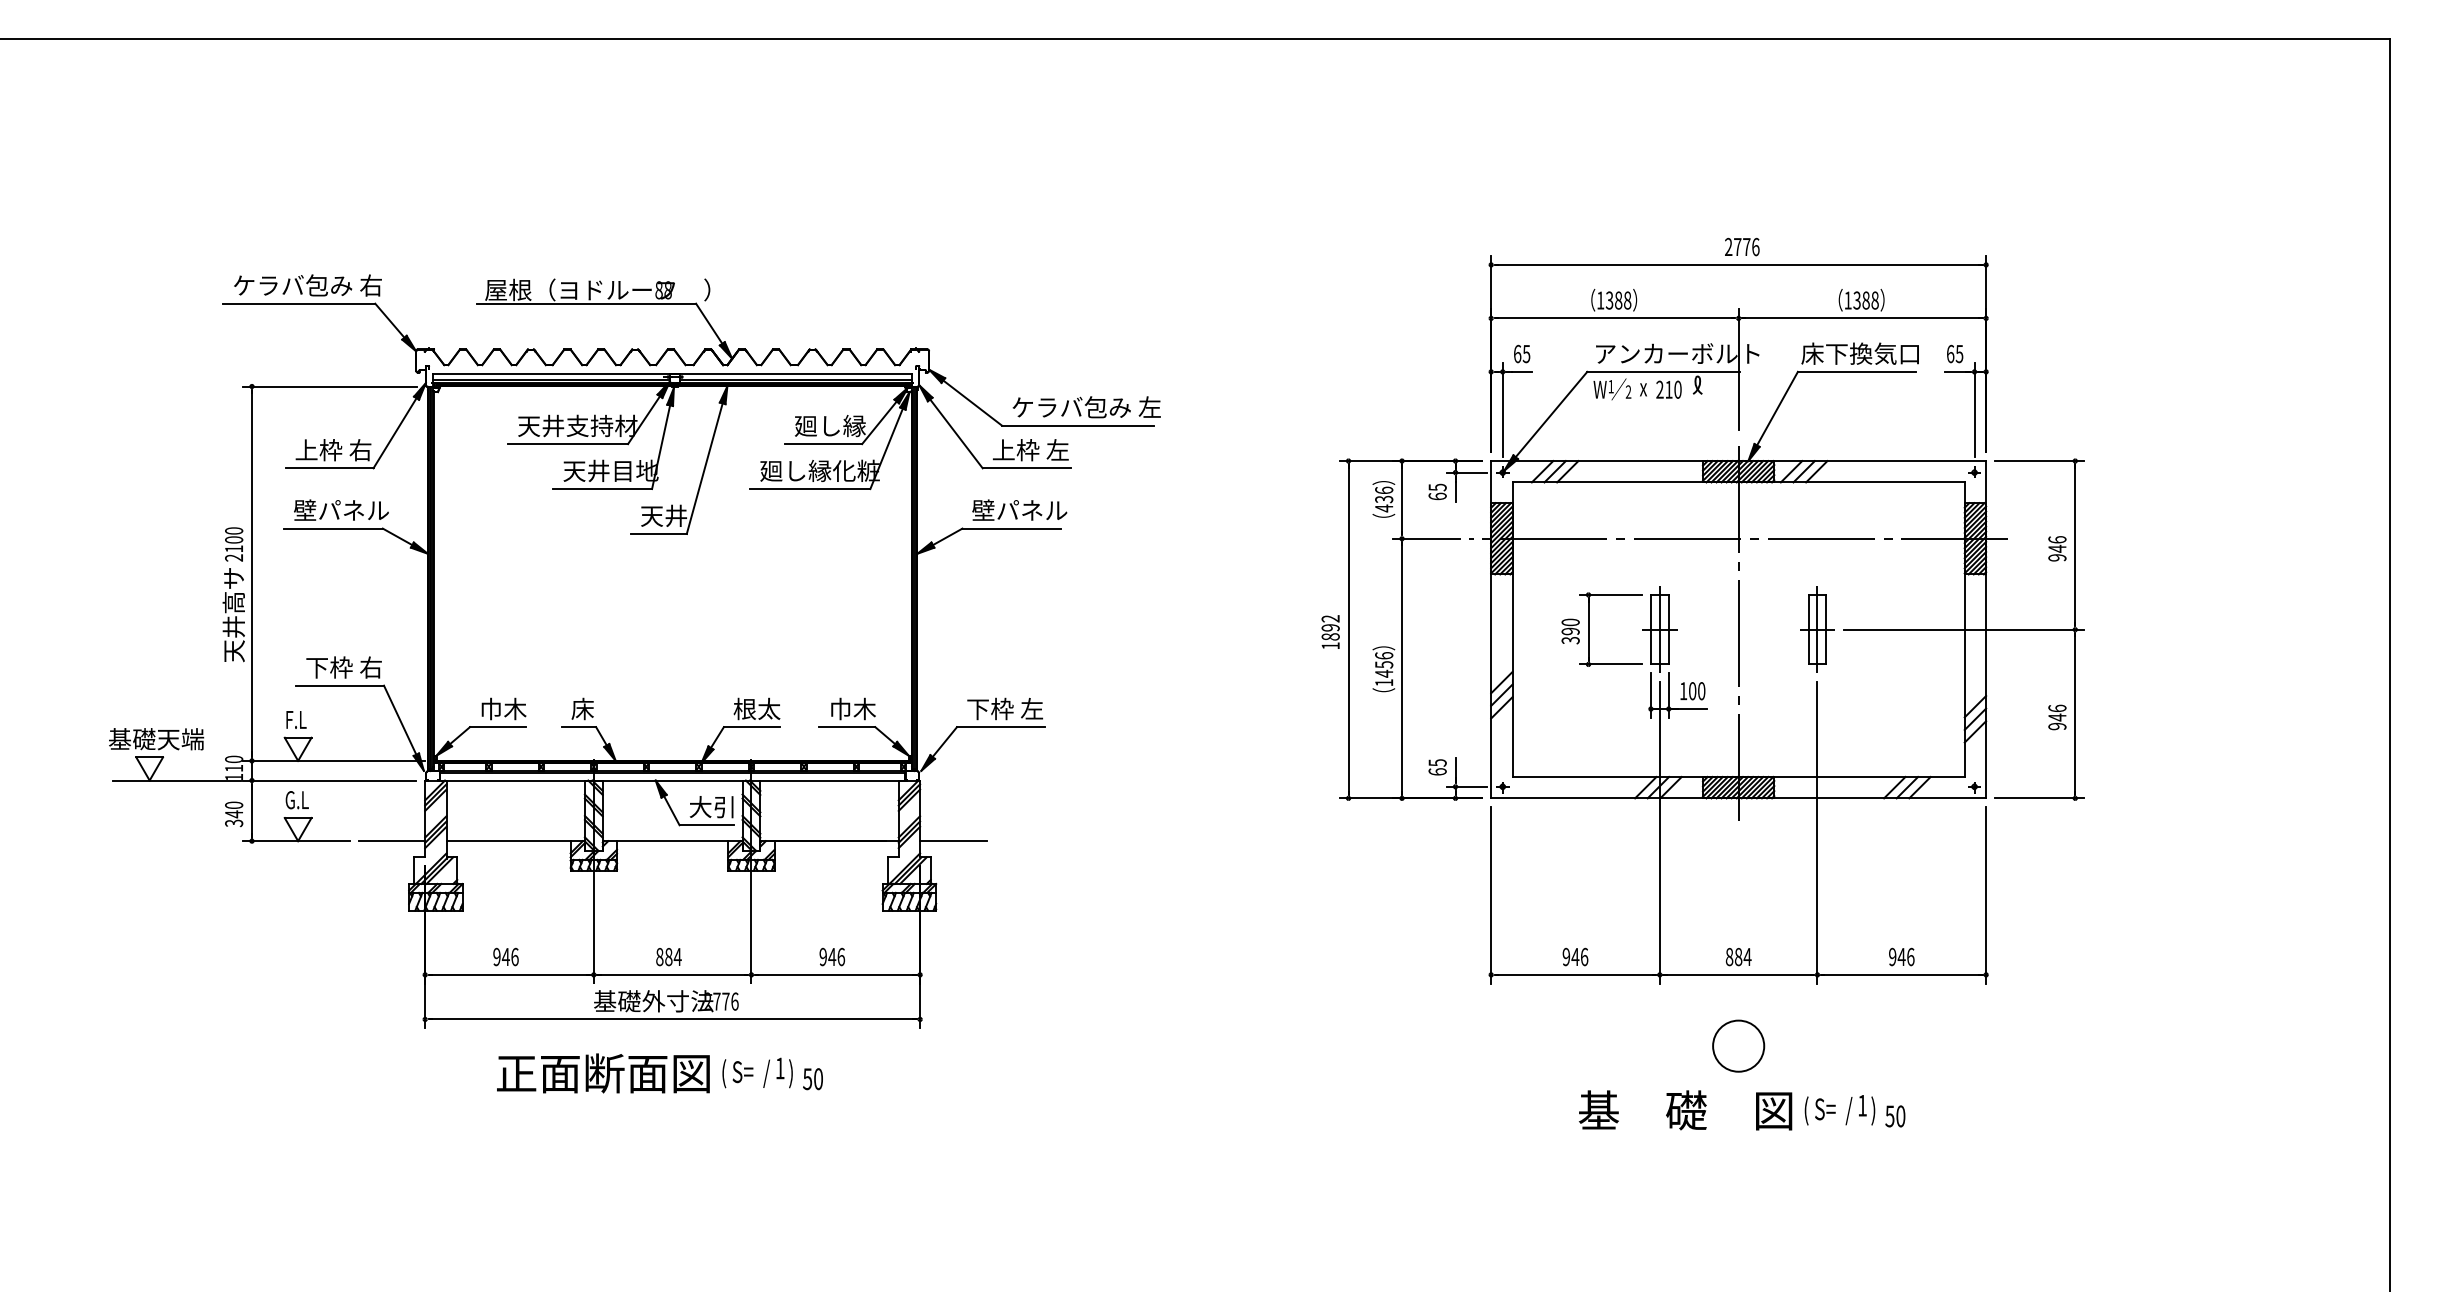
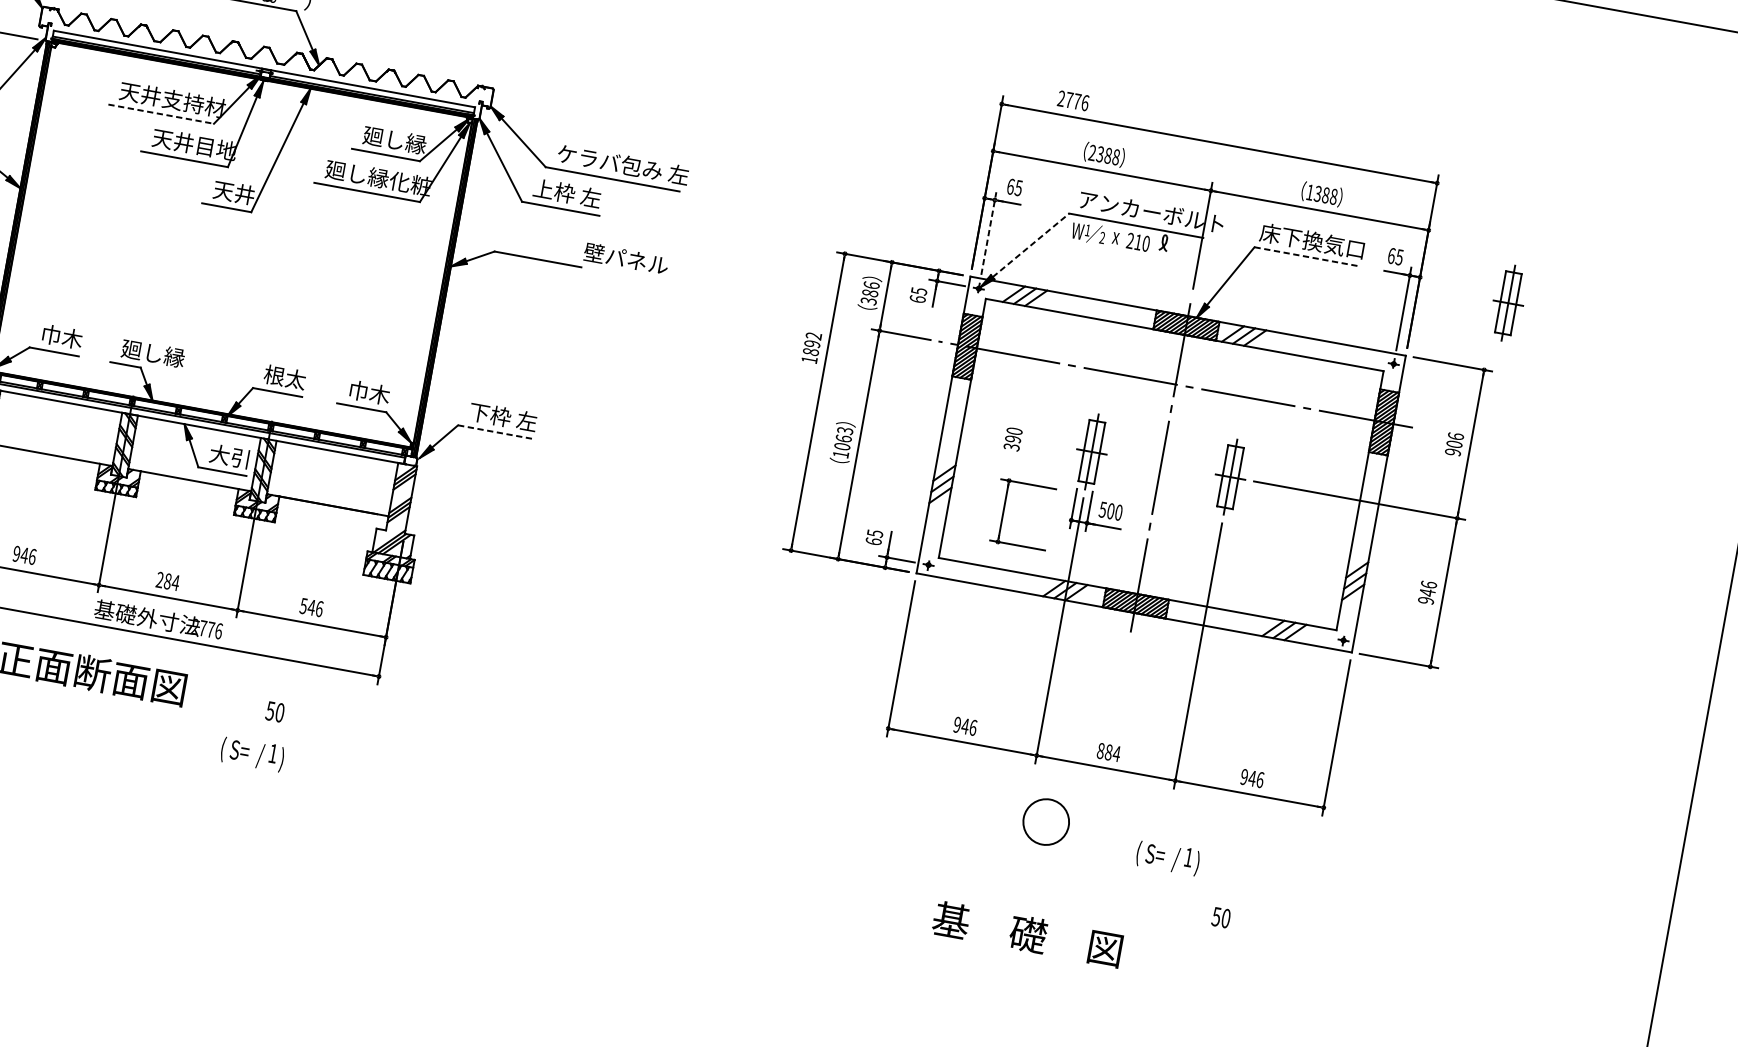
text: (1742, 246) -> (1073, 100), moved
text: (1600, 300) -> (1092, 152), 1388 -> 2388
line: (1857, 371) -> (1307, 256), solid -> dashed
part: (2088, 382) -> (1508, 303), added
line: (1502, 409) -> (988, 233), solid -> dashed
line: (1551, 414) -> (1030, 245), solid -> dashed
line: (568, 444) -> (161, 114), solid -> dashed
text: (1384, 503) -> (869, 296), 436 -> 386
text: (1019, 509) -> (626, 258), moved
text: (2057, 548) -> (1454, 444), 946 -> 906
part: (1589, 629) -> (1004, 511), moved
text: (1330, 631) -> (811, 347), moved
text: (1384, 664) -> (844, 438), 1456 -> 1063
text: (1683, 691) -> (1102, 510), 100 -> 500
text: (606, 708) -> (152, 352), 床 -> 廻し縁
line: (1000, 727) -> (496, 432), solid -> dashed
line: (953, 841) -> (436, 525), removed
text: (822, 956) -> (303, 605), 946 -> 546
text: (659, 957) -> (159, 580), 884 -> 284
circle: (1738, 1045) -> (1046, 821), moved
text: (757, 1072) -> (252, 753), moved
text: (1685, 1110) -> (1027, 934), moved
text: (1839, 1110) -> (1167, 858), moved

